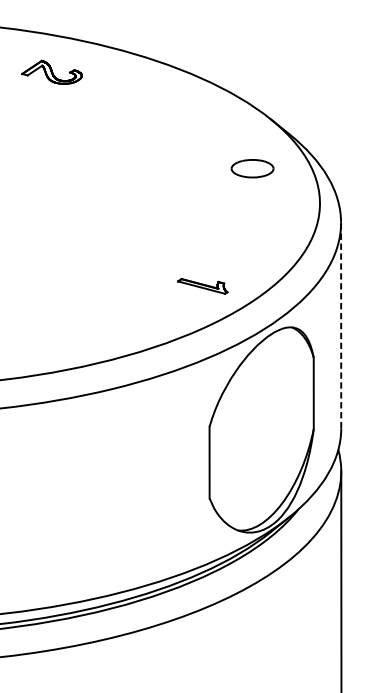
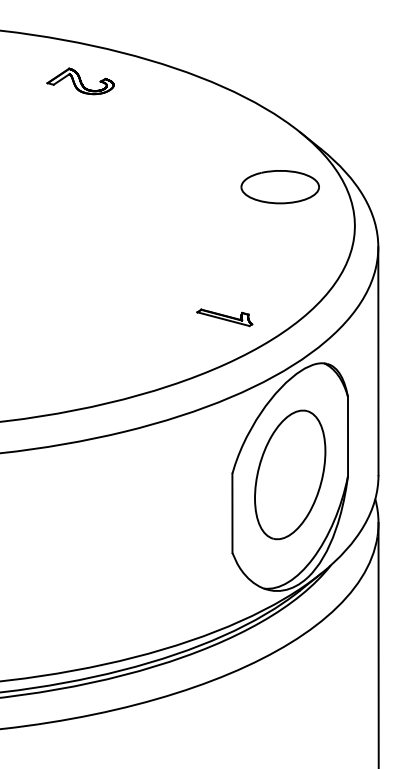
part: (51, 72) -> (80, 81), moved
part: (252, 168) -> (279, 187), size x1.67
line: (341, 324) -> (378, 360), dashed -> solid
part: (261, 427) -> (290, 474), added

